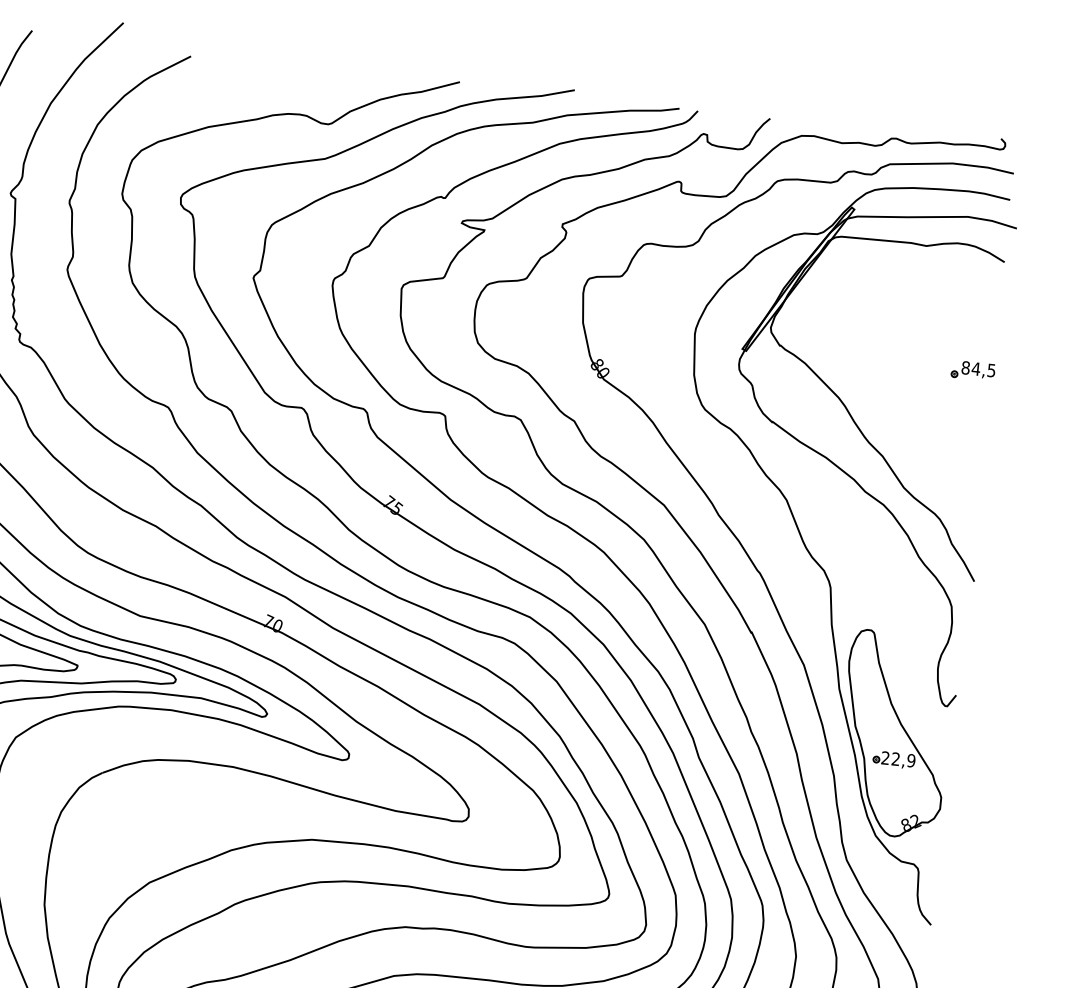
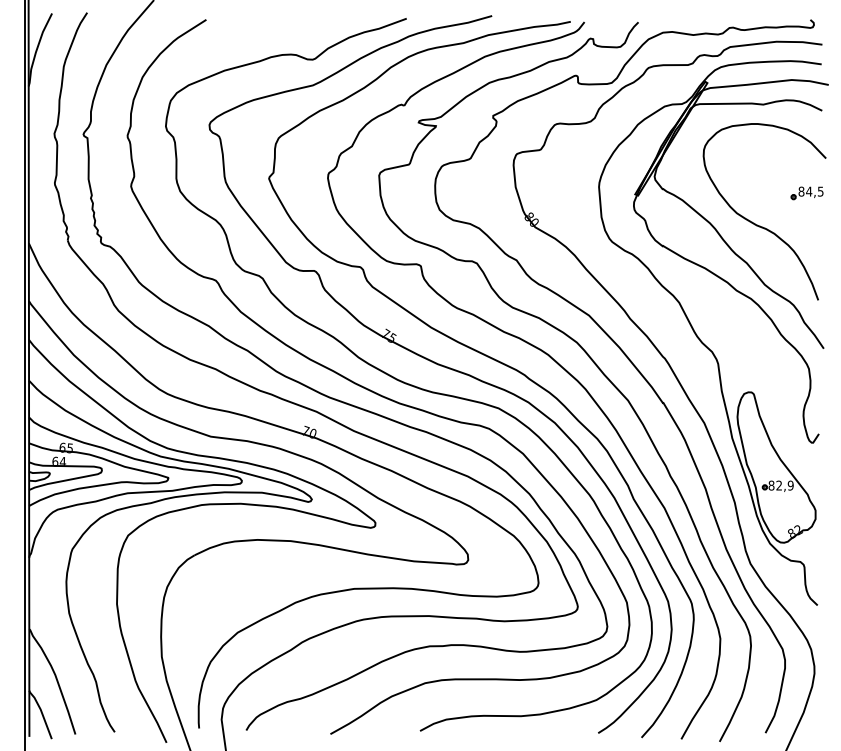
curve: (906, 407) -> (760, 225), added
text: (885, 757) -> (771, 485), 22,9 -> 82,9

